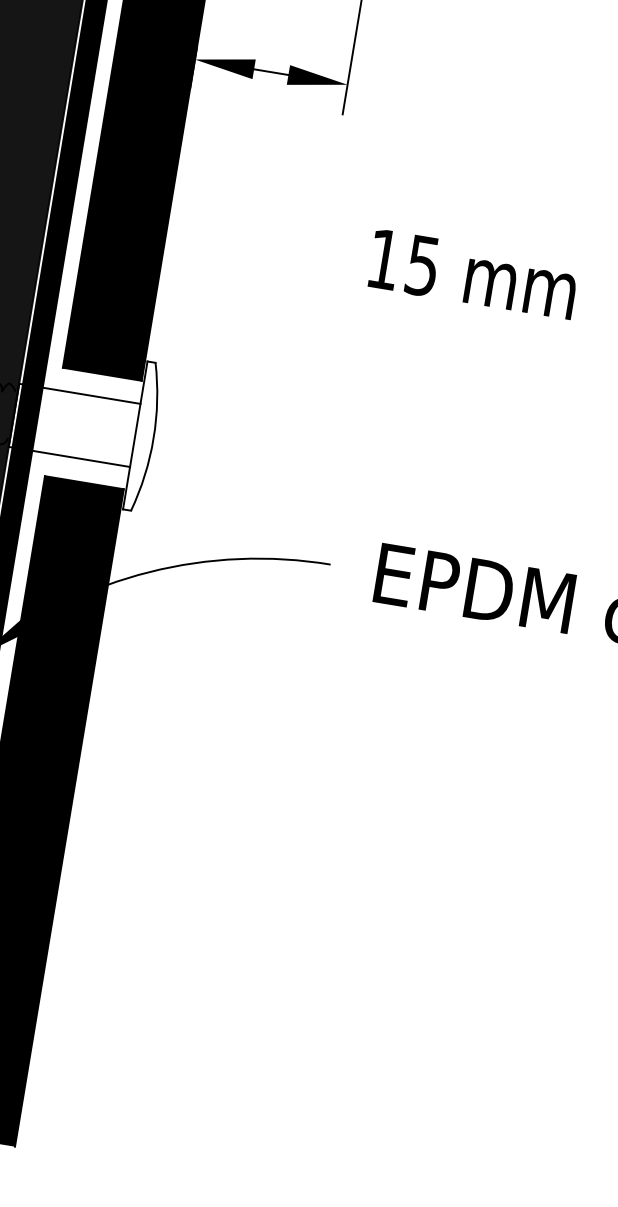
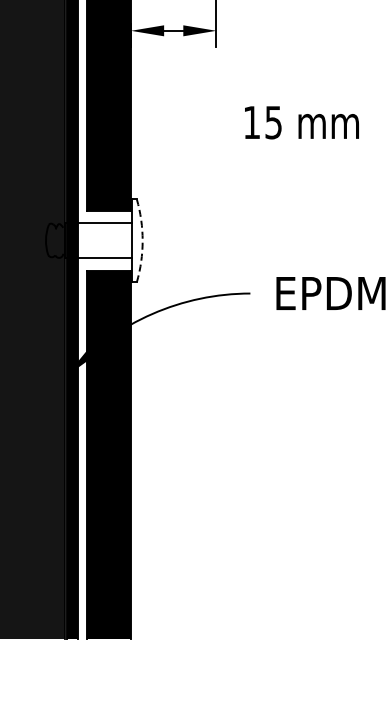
arc: (153, 437) -> (142, 240), solid -> dashed

